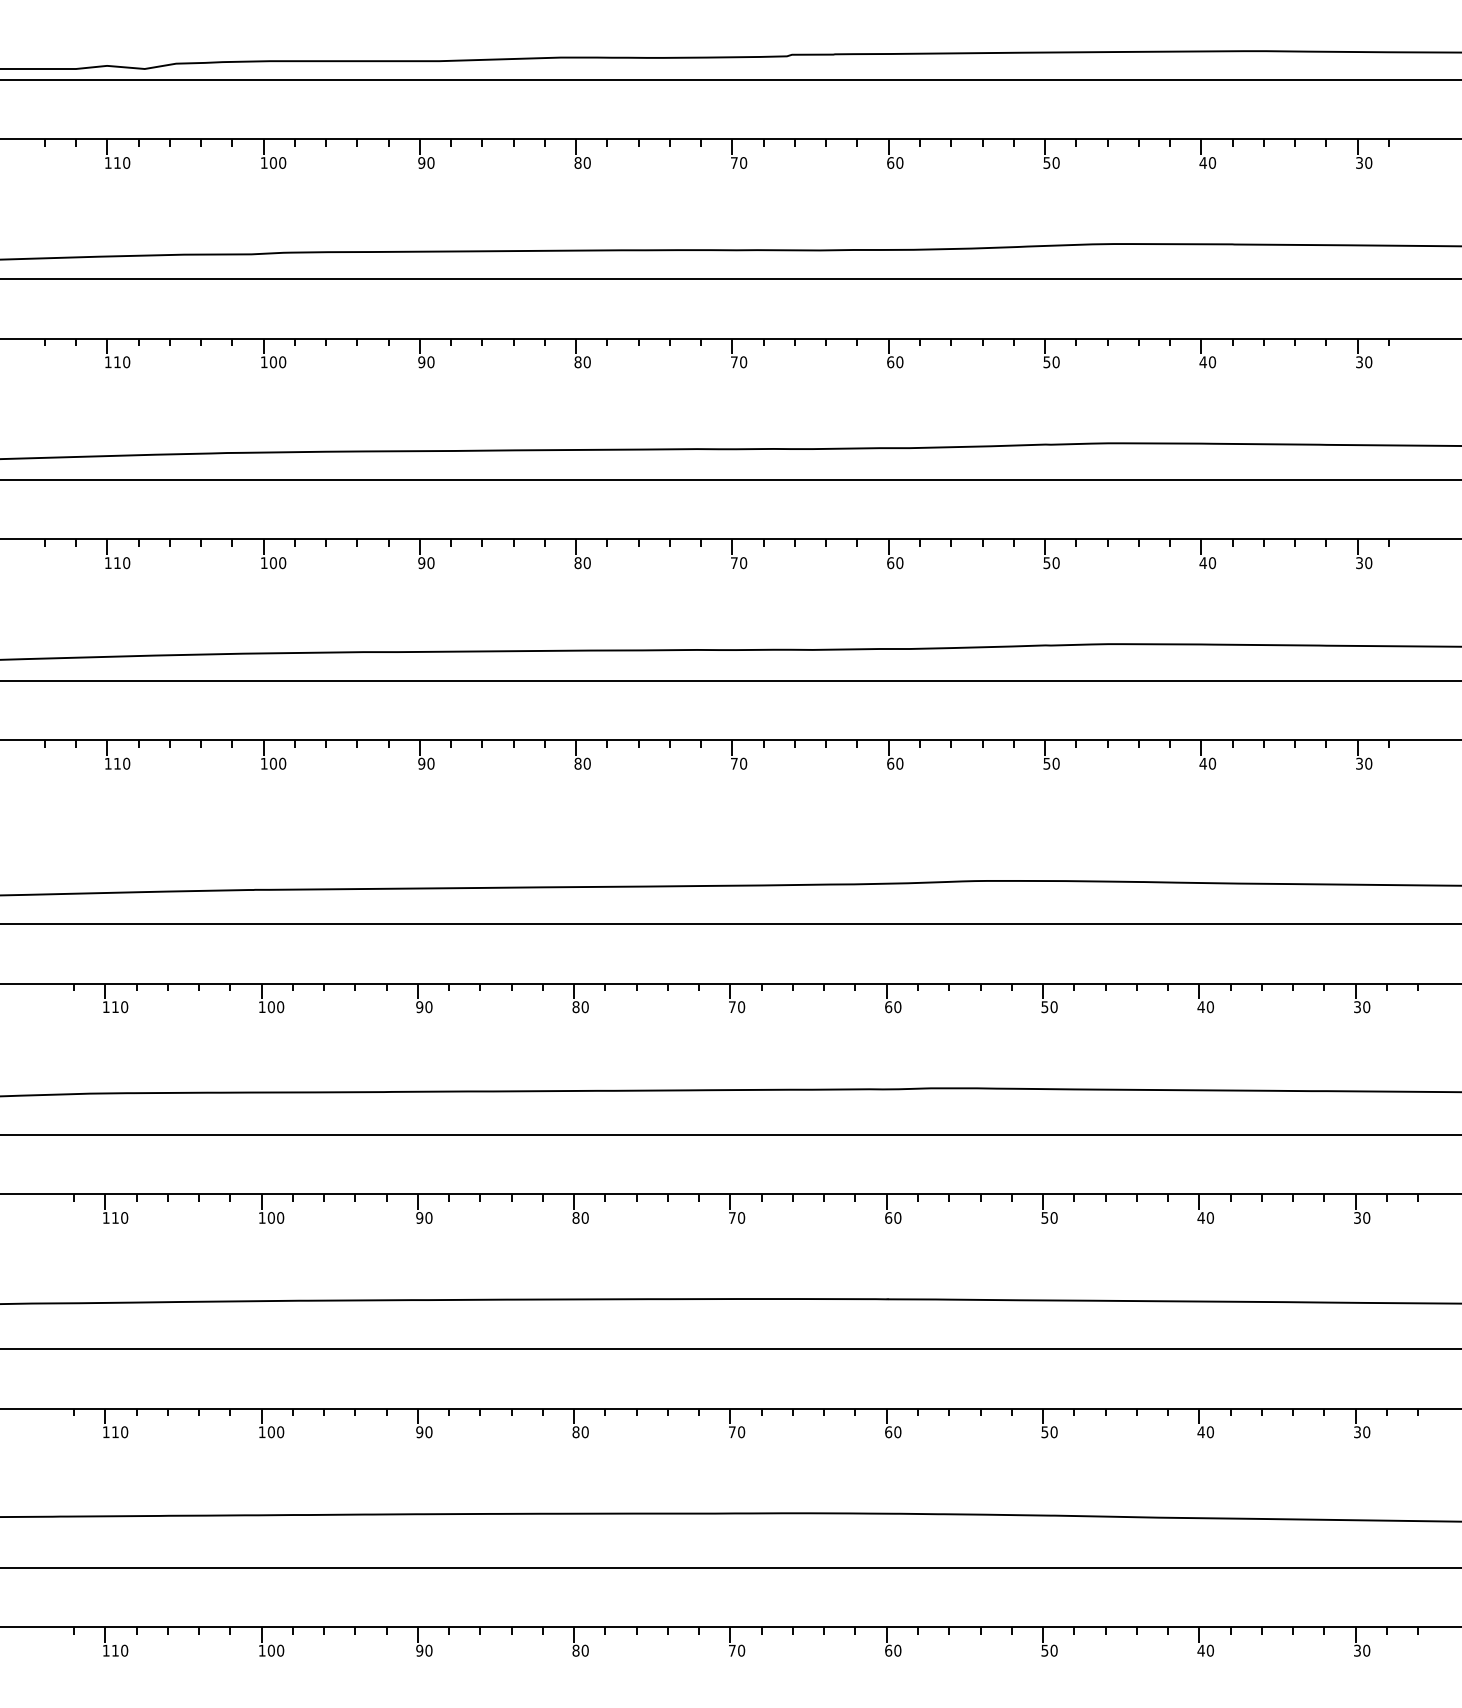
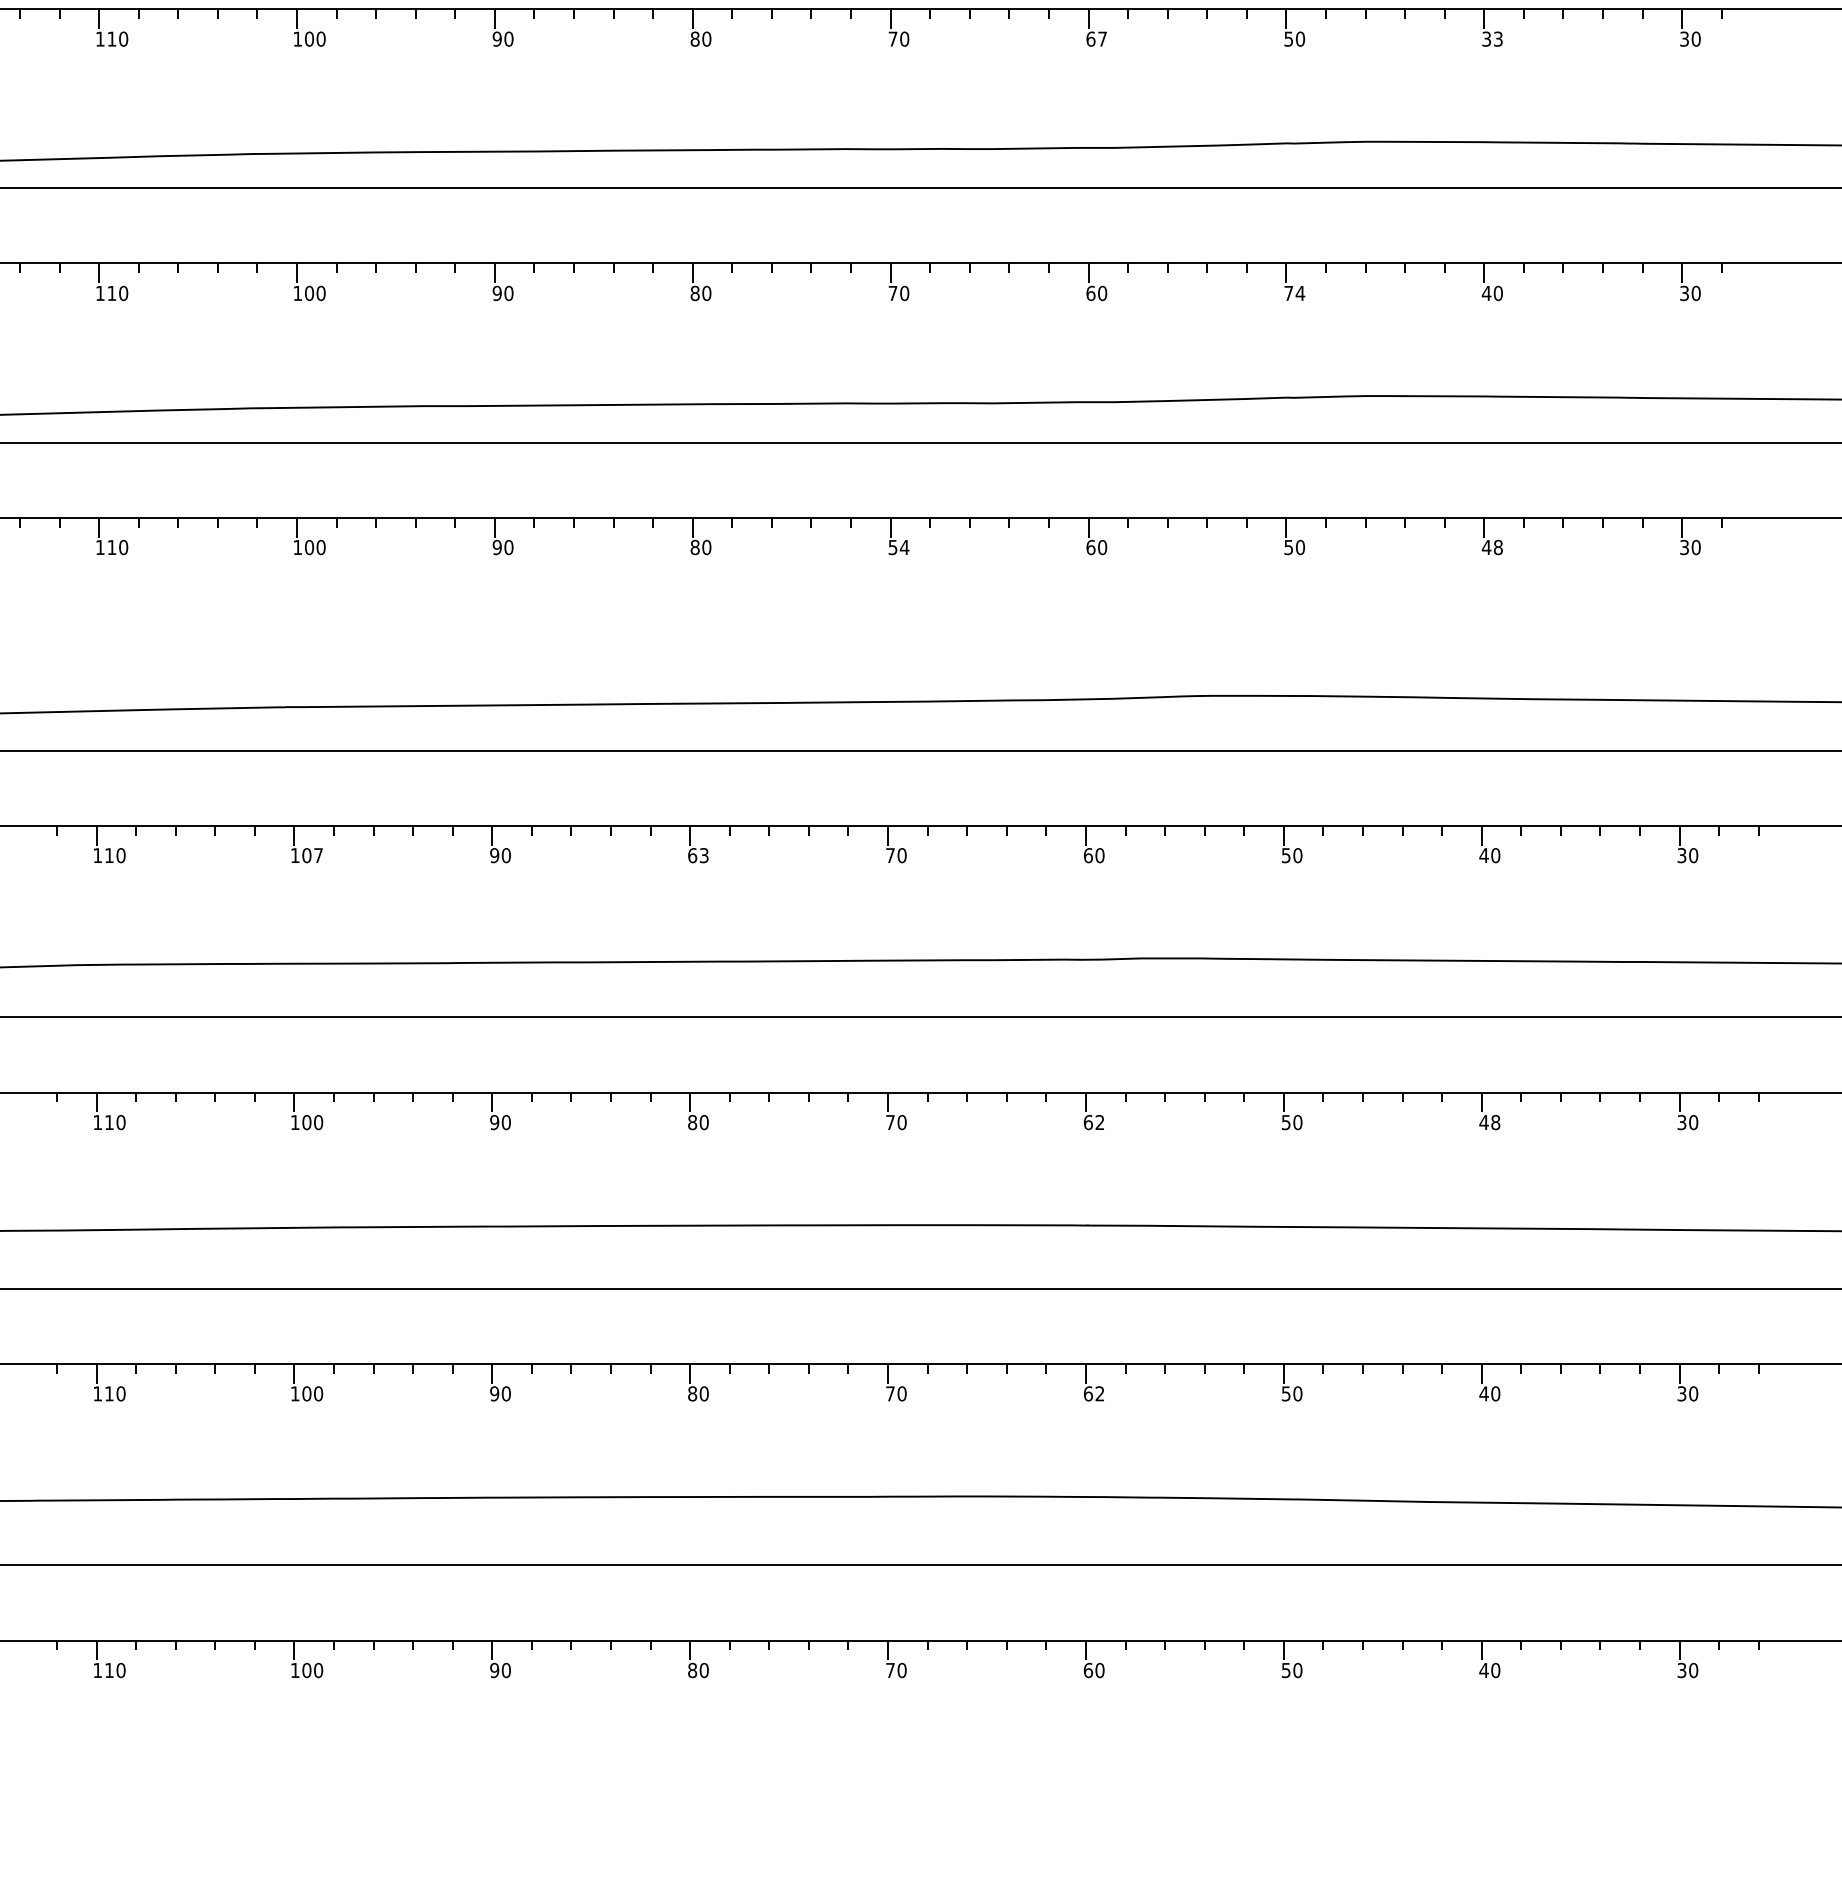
text: (899, 362) -> (1102, 39), 60 -> 67
text: (1207, 362) -> (1492, 39), 40 -> 33
text: (1051, 563) -> (1294, 293), 50 -> 74
text: (739, 763) -> (899, 547), 70 -> 54
text: (1212, 763) -> (1498, 547), 40 -> 48
text: (280, 1007) -> (318, 856), 100 -> 107
text: (580, 1007) -> (698, 856), 80 -> 63
text: (897, 1217) -> (1099, 1121), 60 -> 62
text: (1209, 1217) -> (1494, 1121), 40 -> 48
text: (897, 1432) -> (1099, 1394), 60 -> 62

